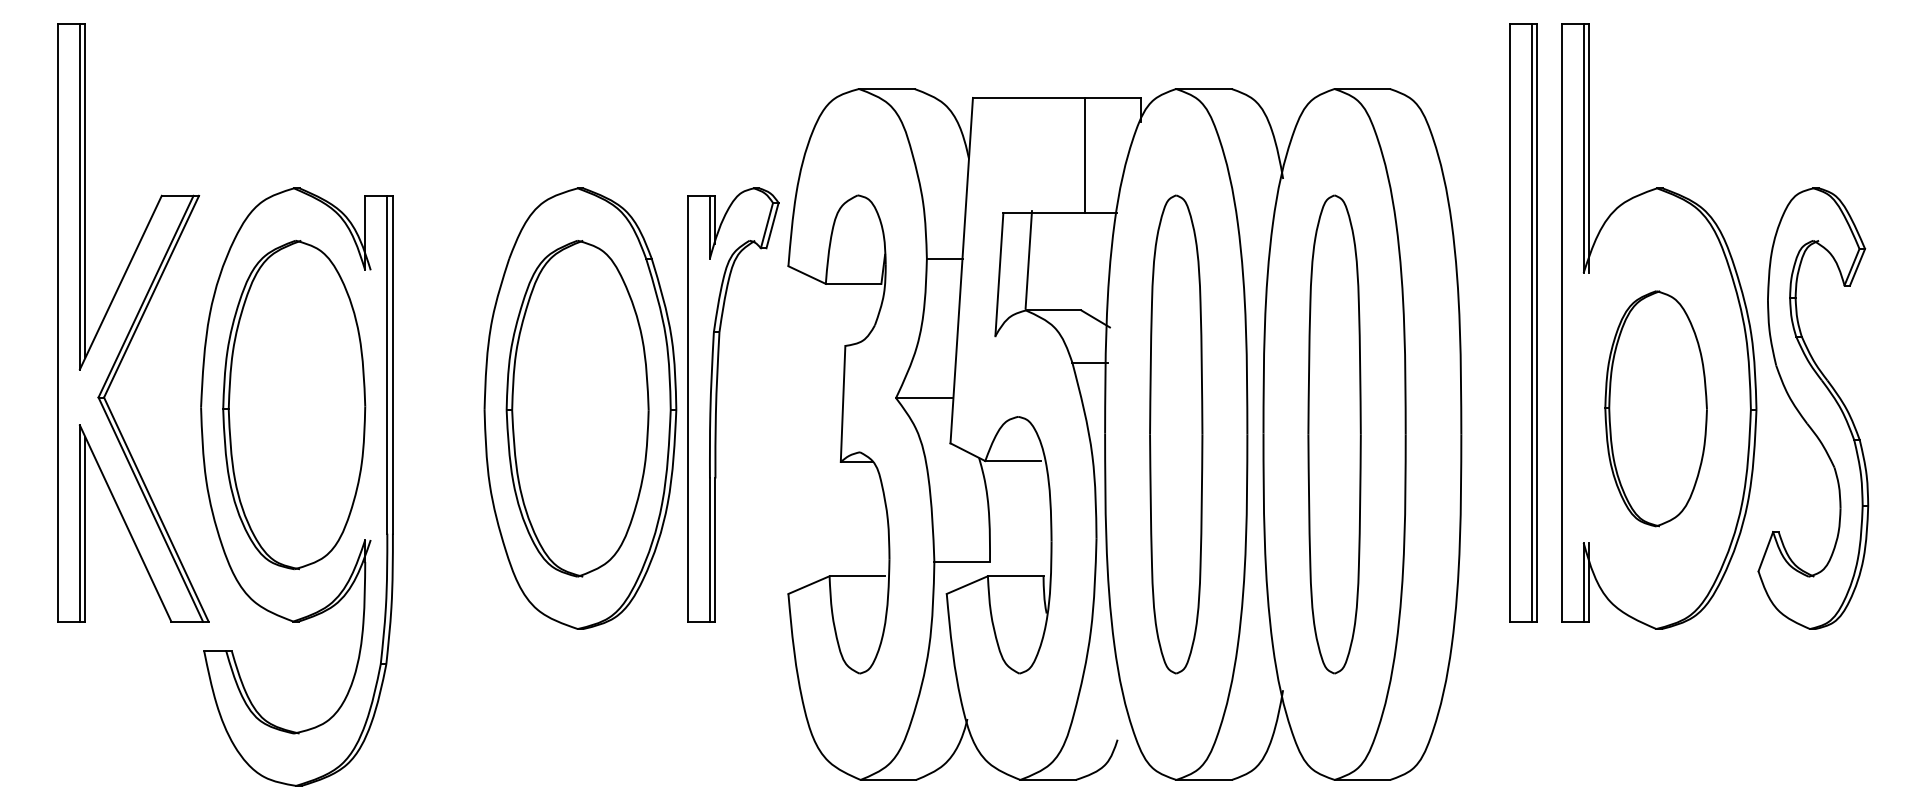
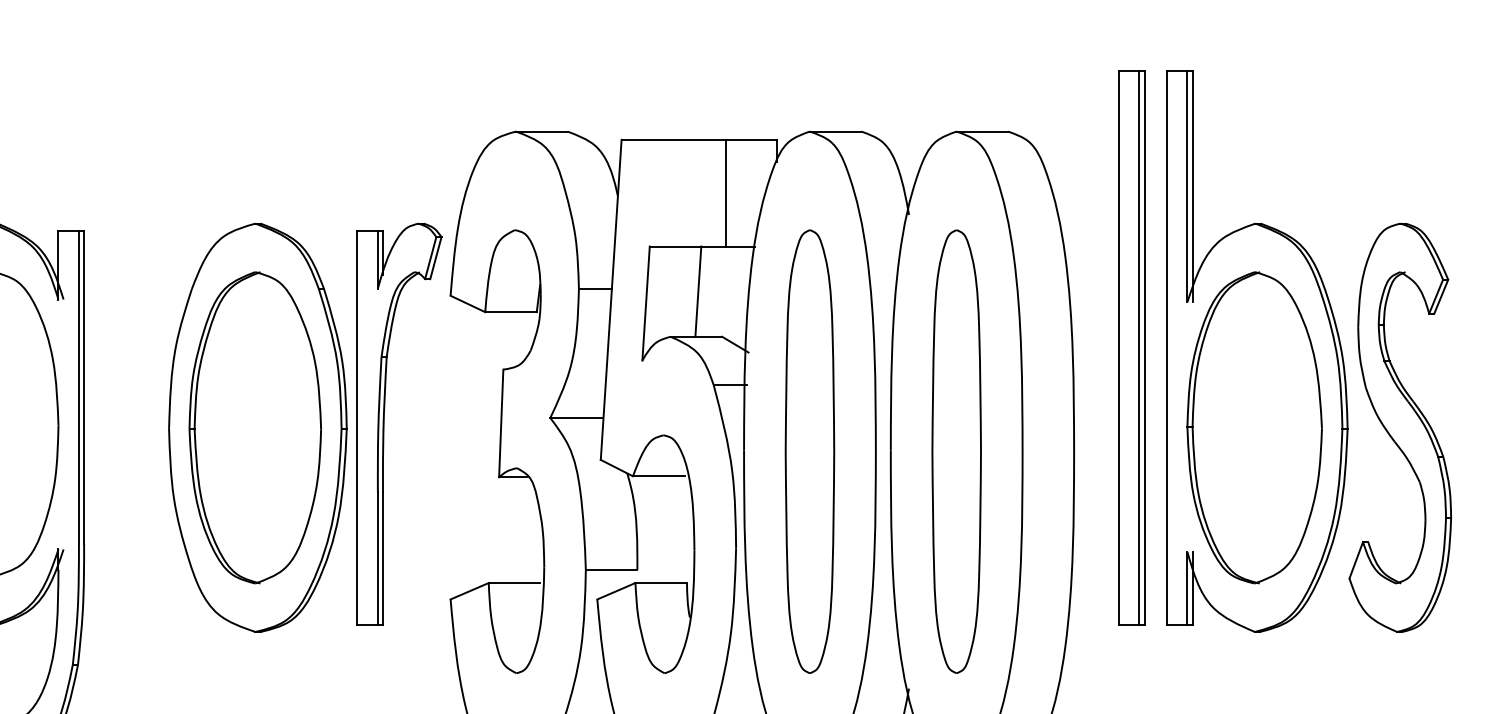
line: (1028, 259) -> (698, 291), moved
part: (1655, 408) -> (1254, 427), size x1.43

